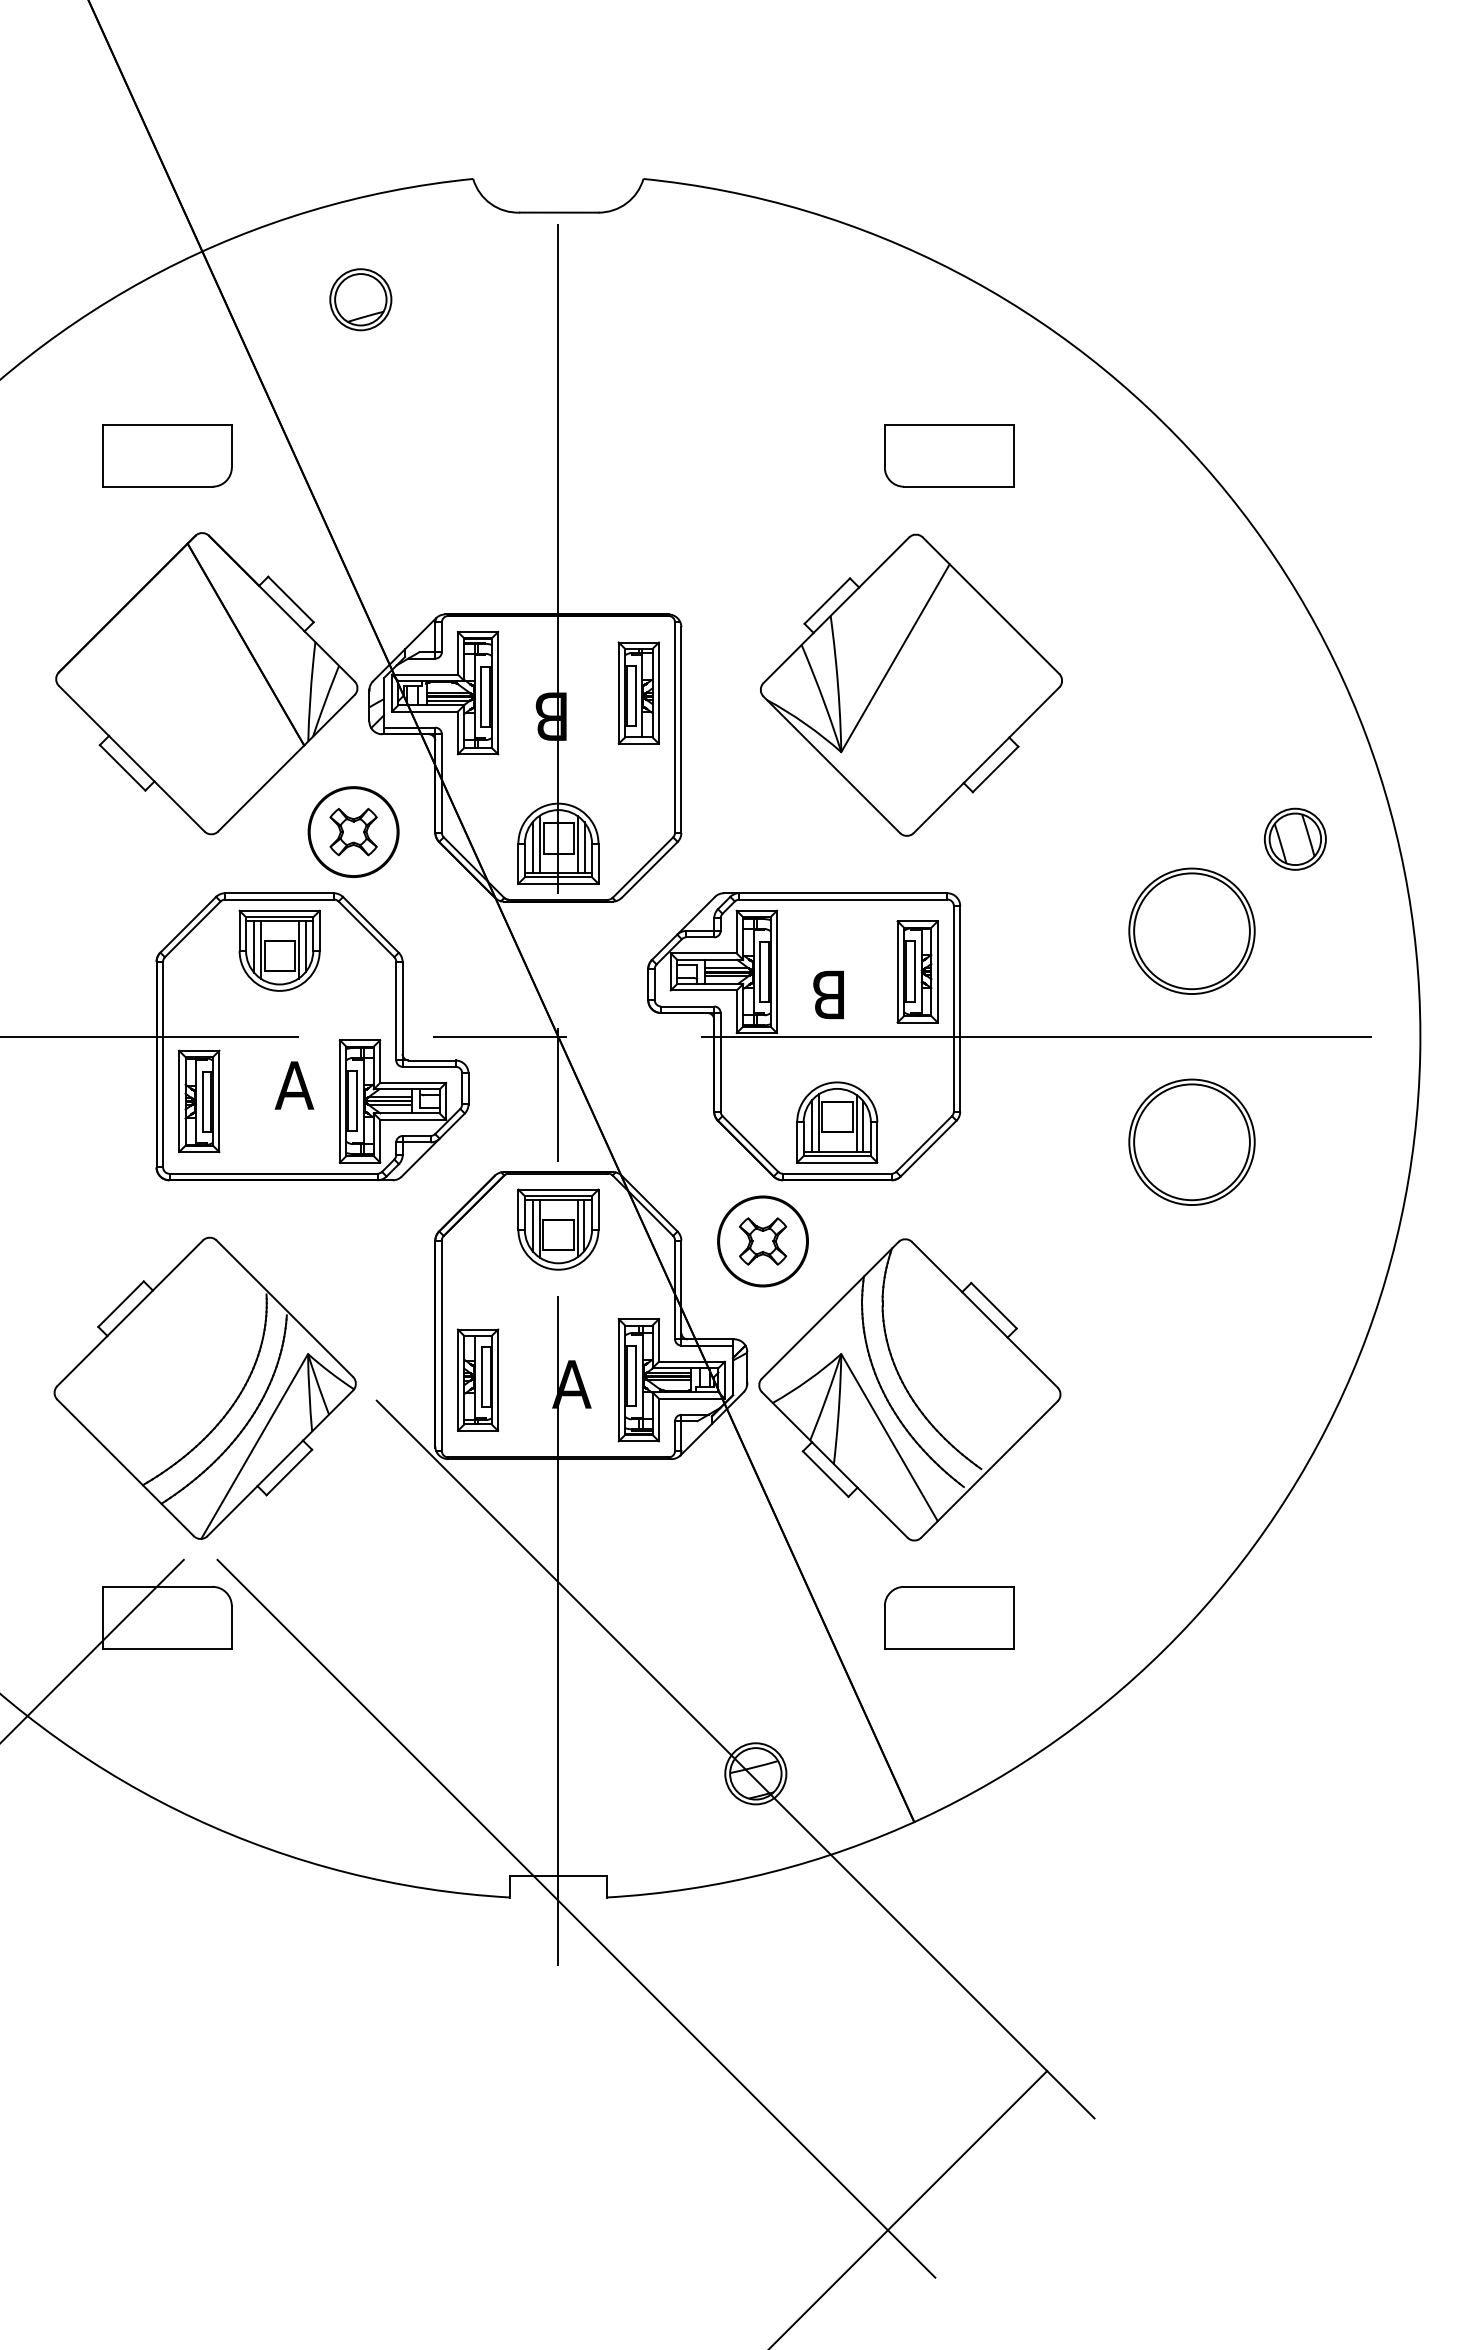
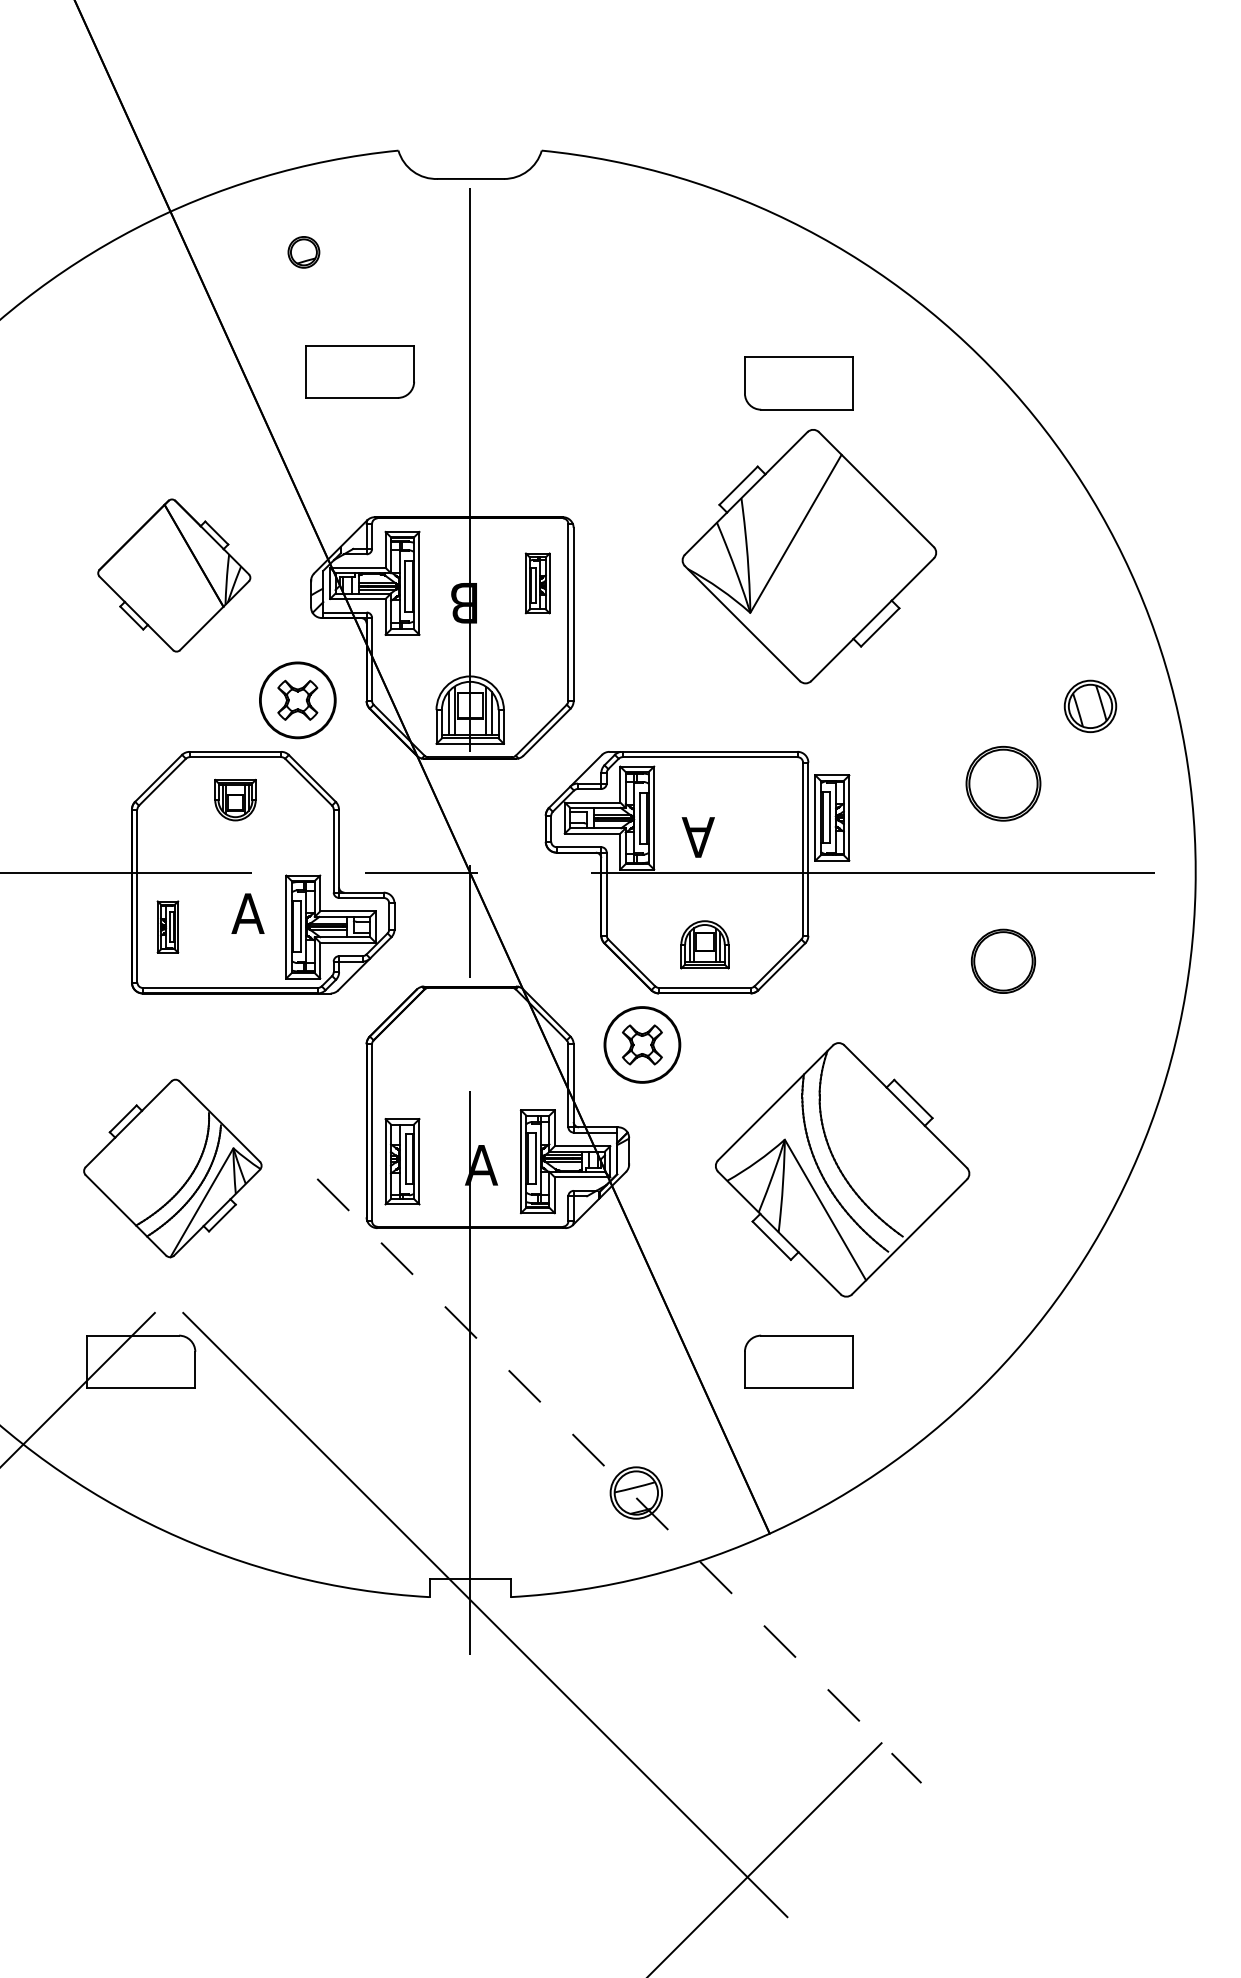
part: (360, 299) -> (303, 252), size x0.6
part: (167, 455) -> (359, 371), moved
part: (206, 683) -> (173, 575), size x0.6
part: (911, 684) -> (809, 555), moved
part: (638, 692) -> (537, 582), size x0.7
part: (1191, 930) -> (1003, 783), size x0.7
part: (279, 950) -> (235, 800), size x0.6
part: (917, 971) -> (832, 817), moved
text: (829, 994) -> (698, 837), B -> A
part: (199, 1101) -> (168, 927), size x0.6
part: (837, 1122) -> (705, 944), size x0.7
part: (1191, 1141) -> (1003, 960), size x0.6
part: (558, 1229) -> (470, 1034), removed
part: (204, 1387) -> (172, 1167), size x0.7
part: (909, 1389) -> (842, 1169), moved
line: (735, 1759) -> (619, 1480), solid -> dashed

